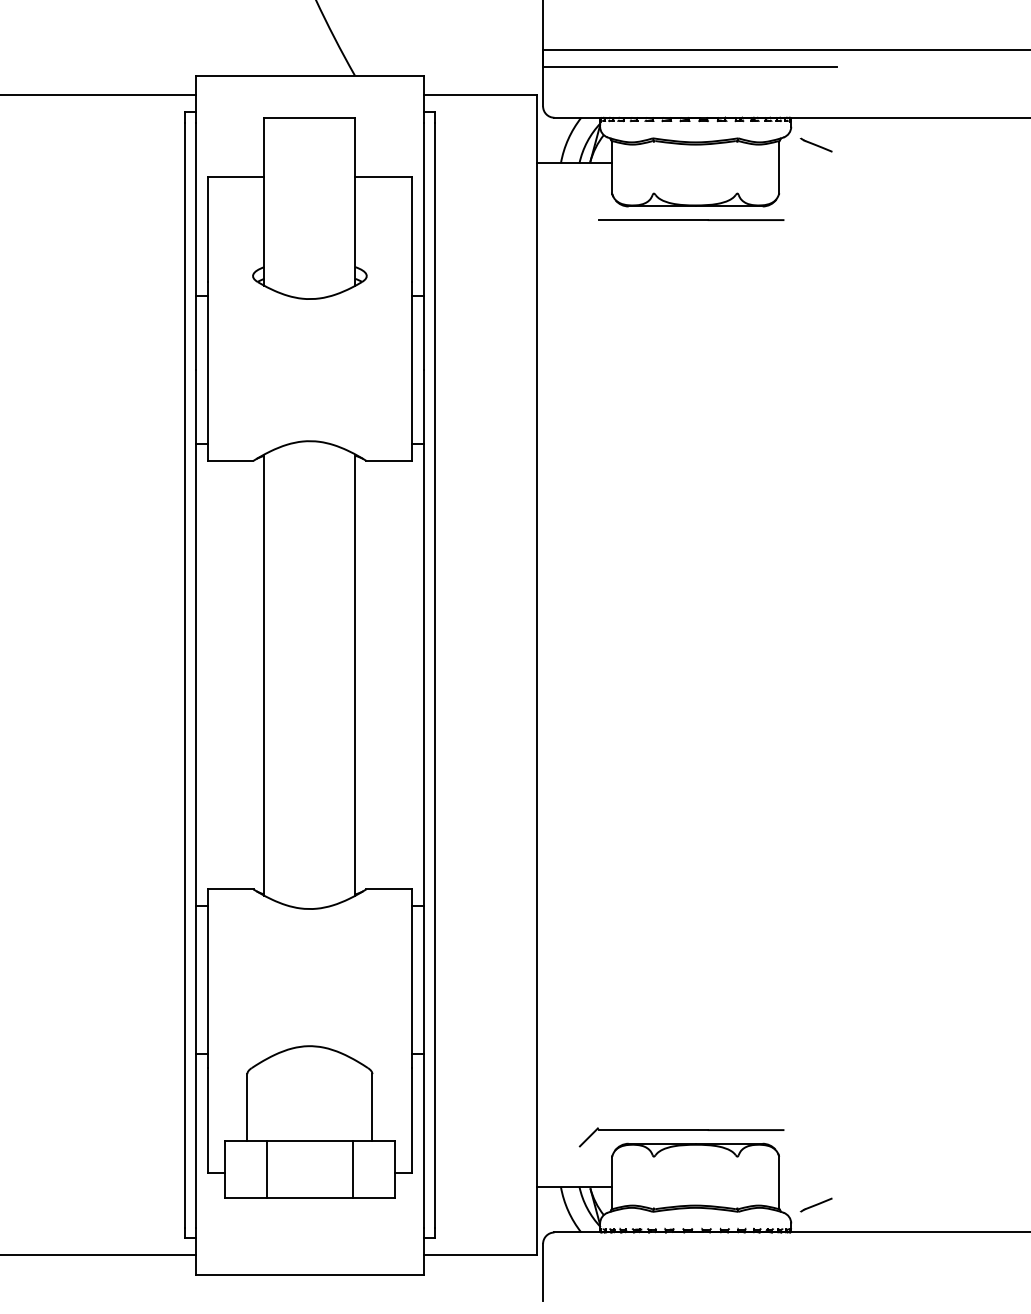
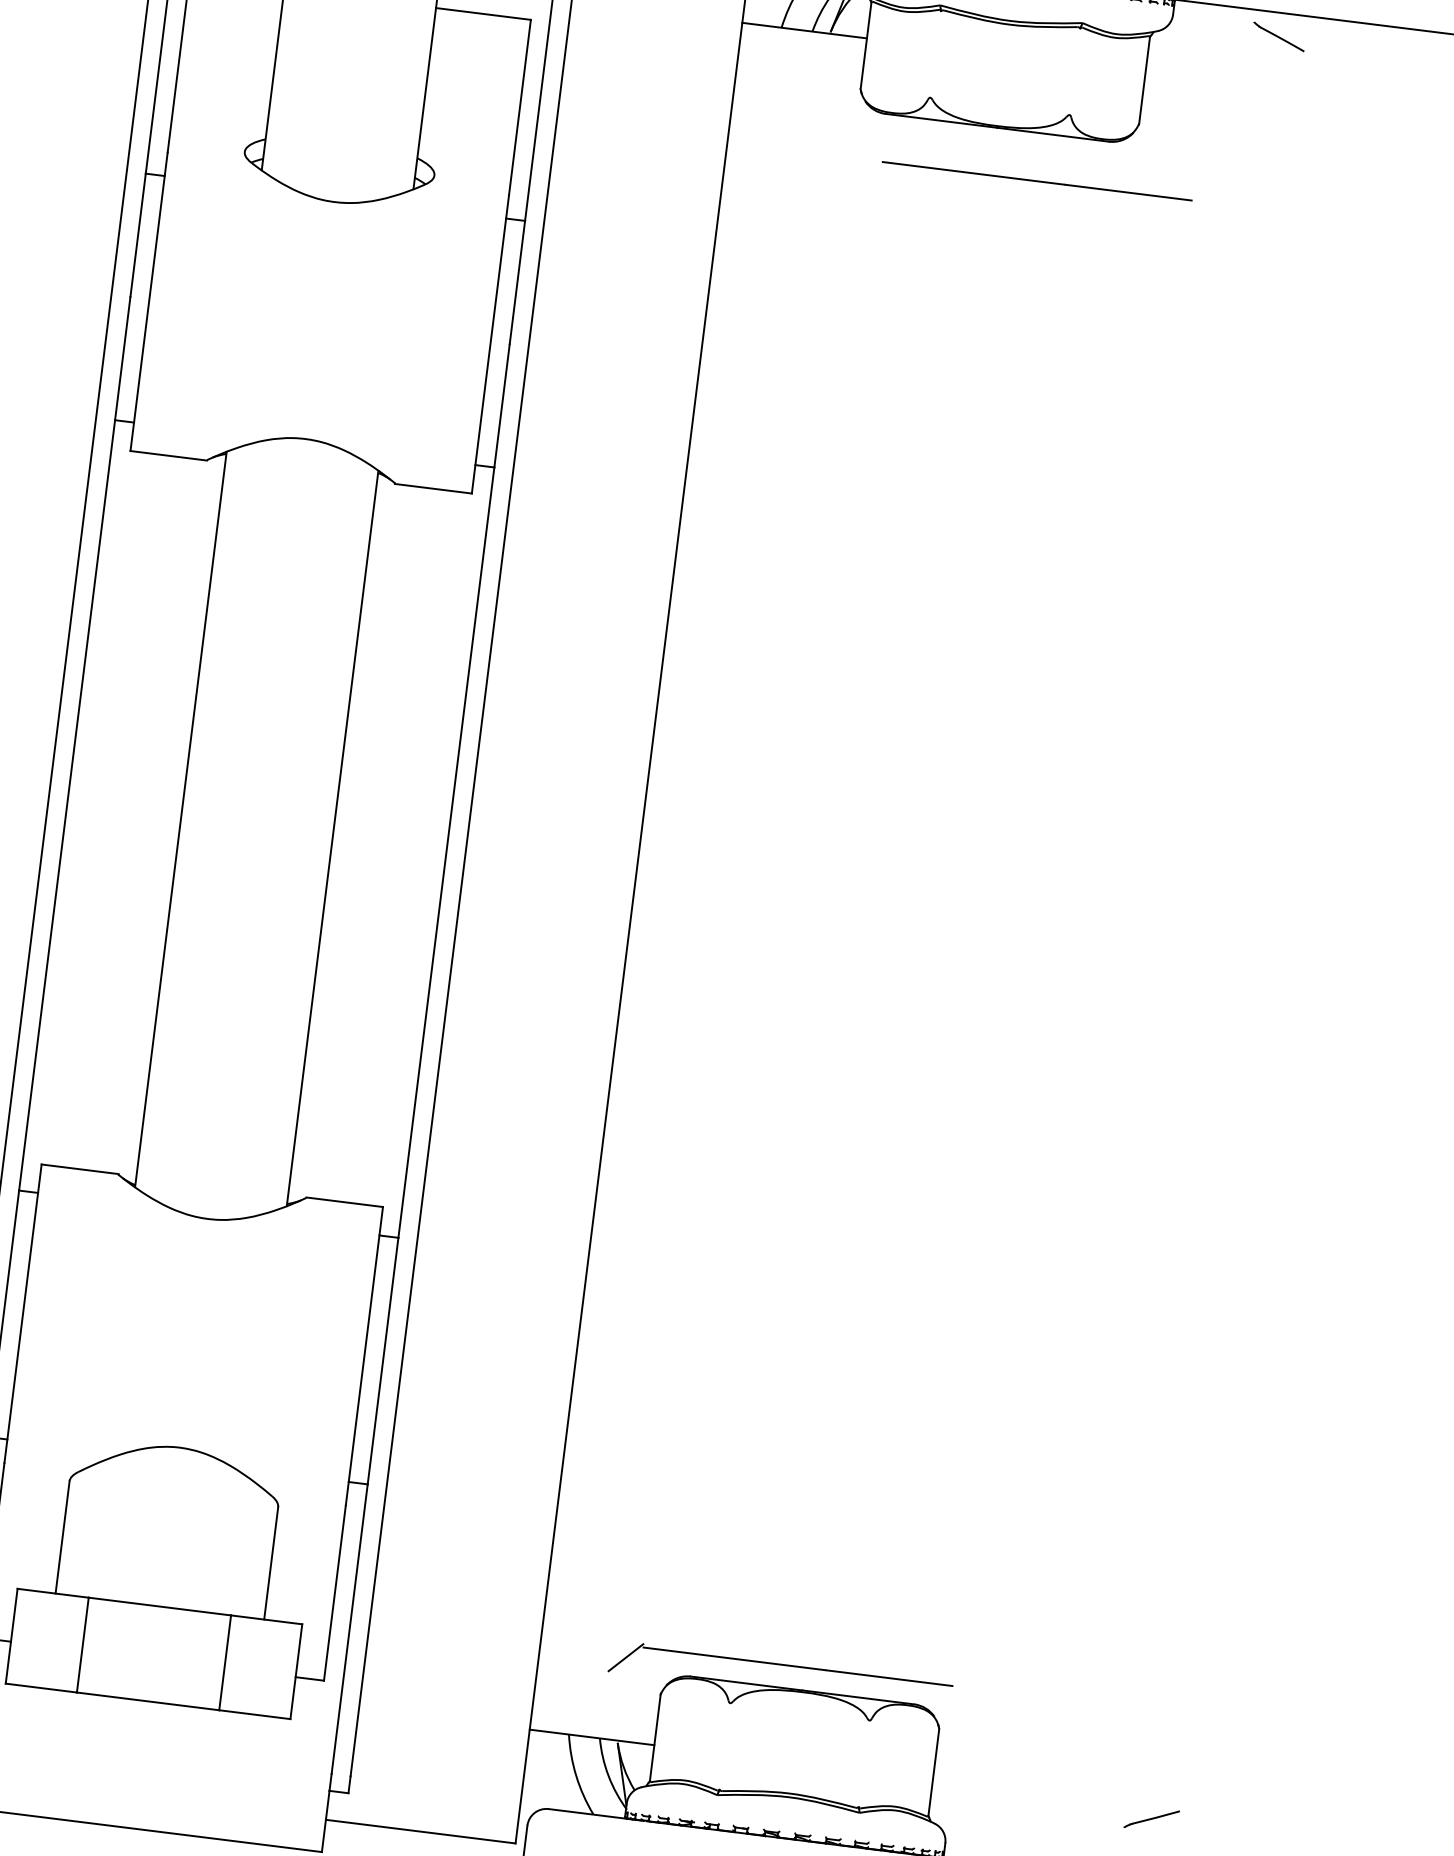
line: (815, 144) -> (1277, 35), moved
line: (691, 219) -> (1037, 180), moved
line: (815, 1204) -> (1150, 1817), moved

